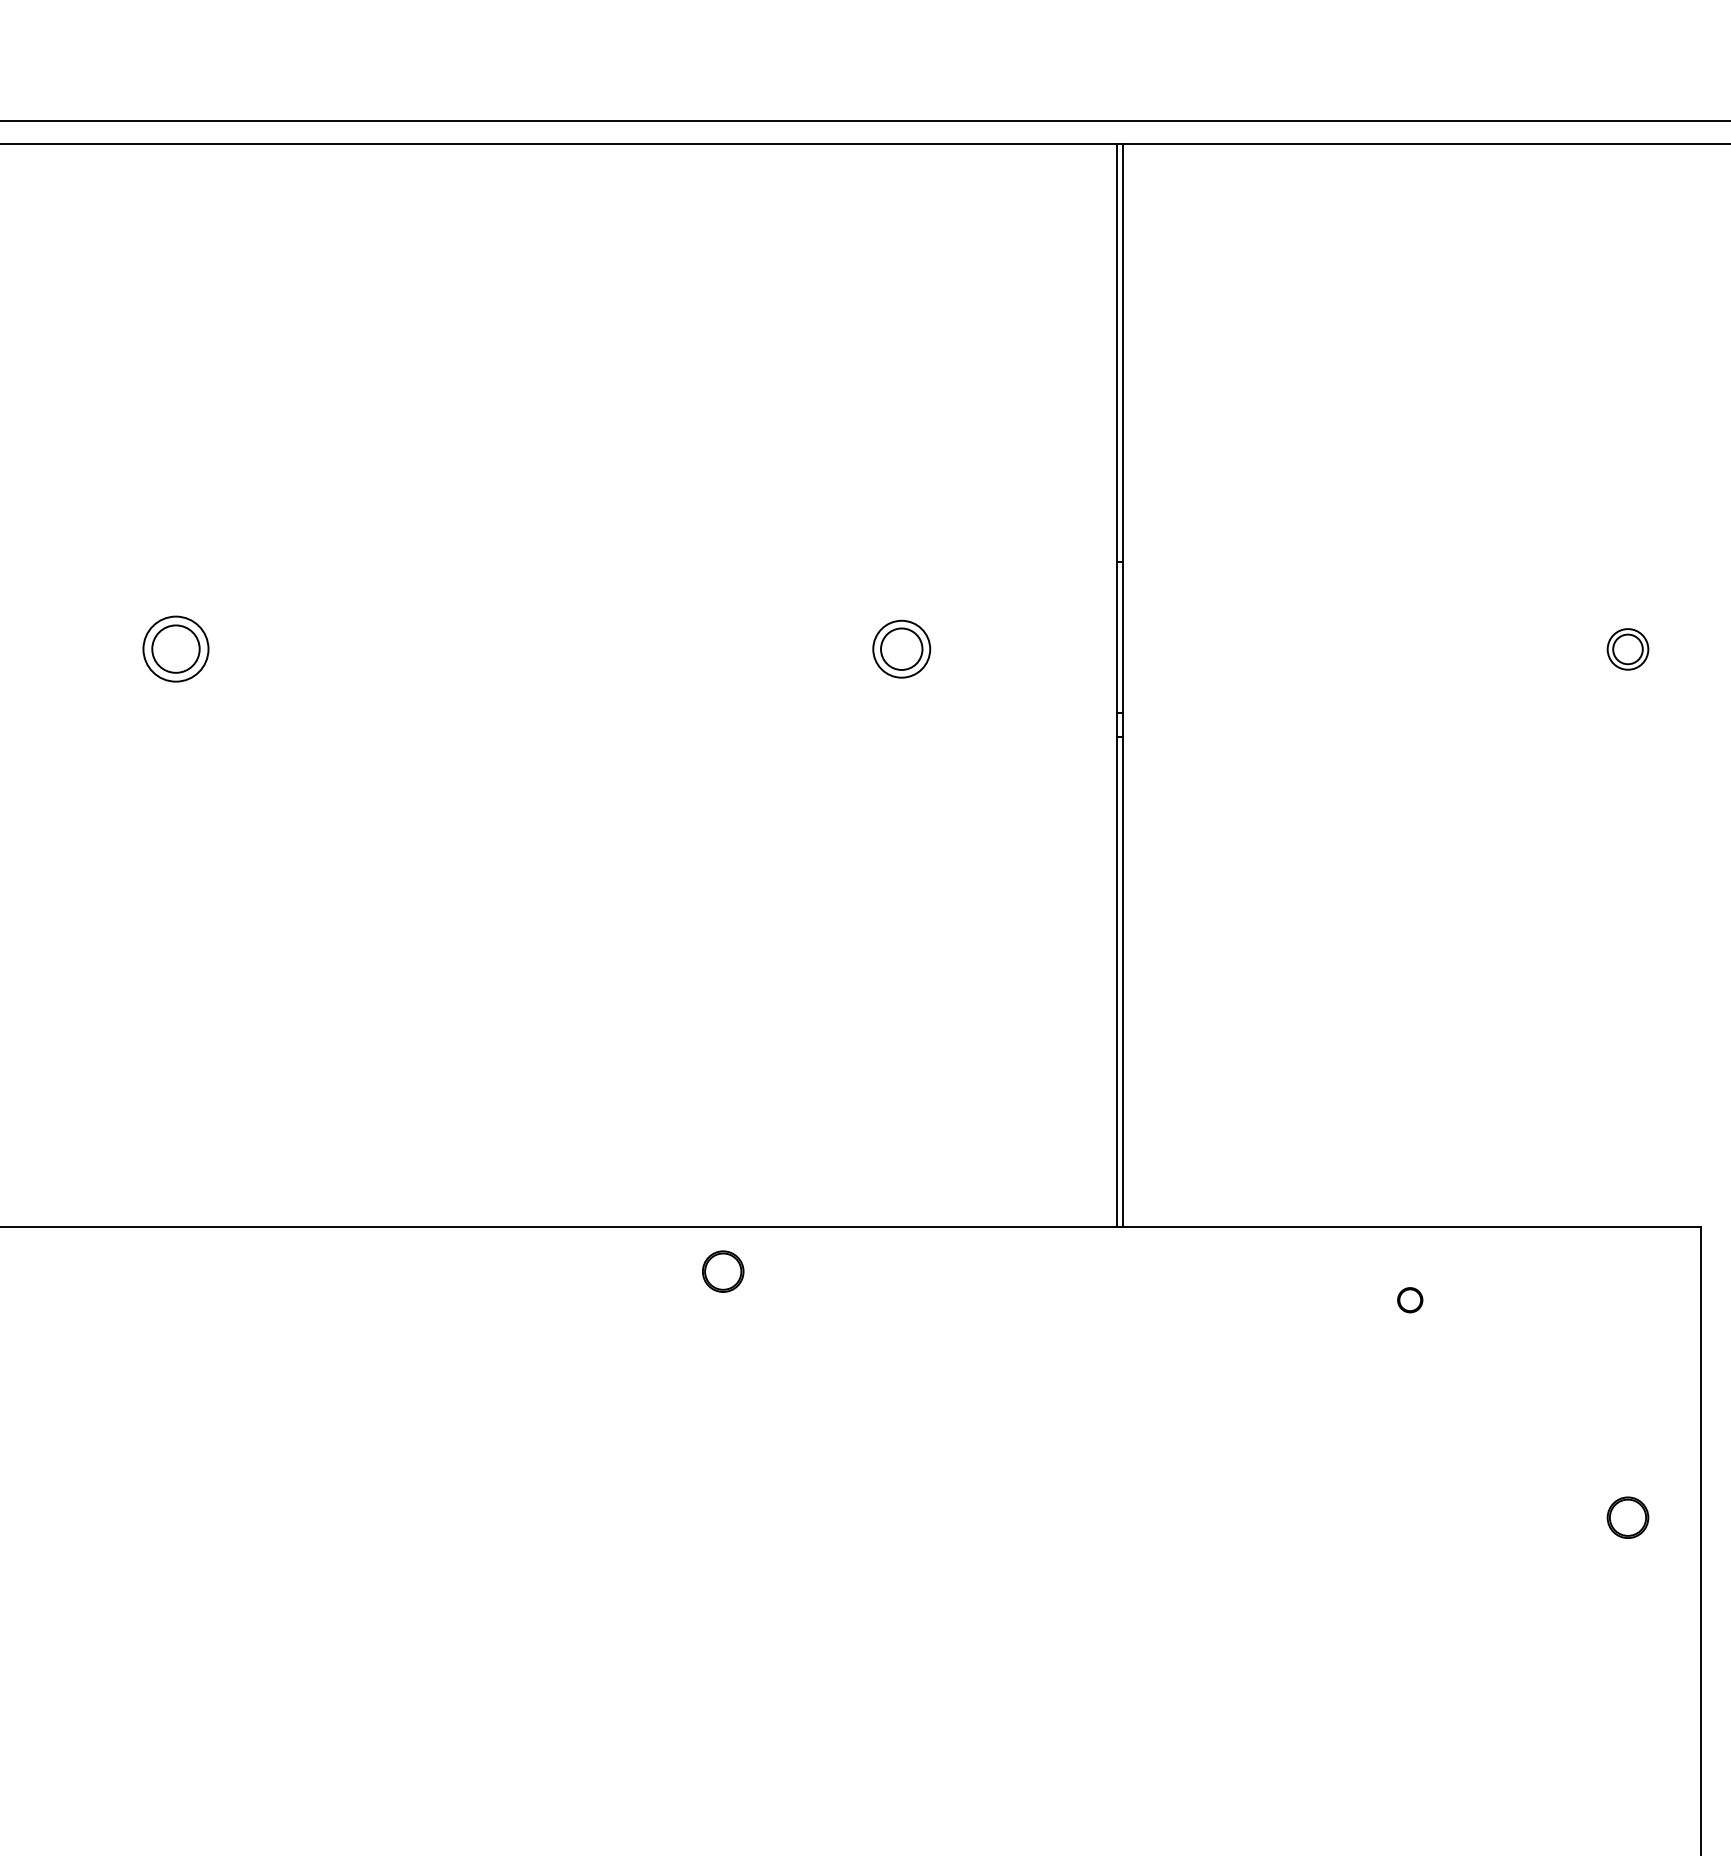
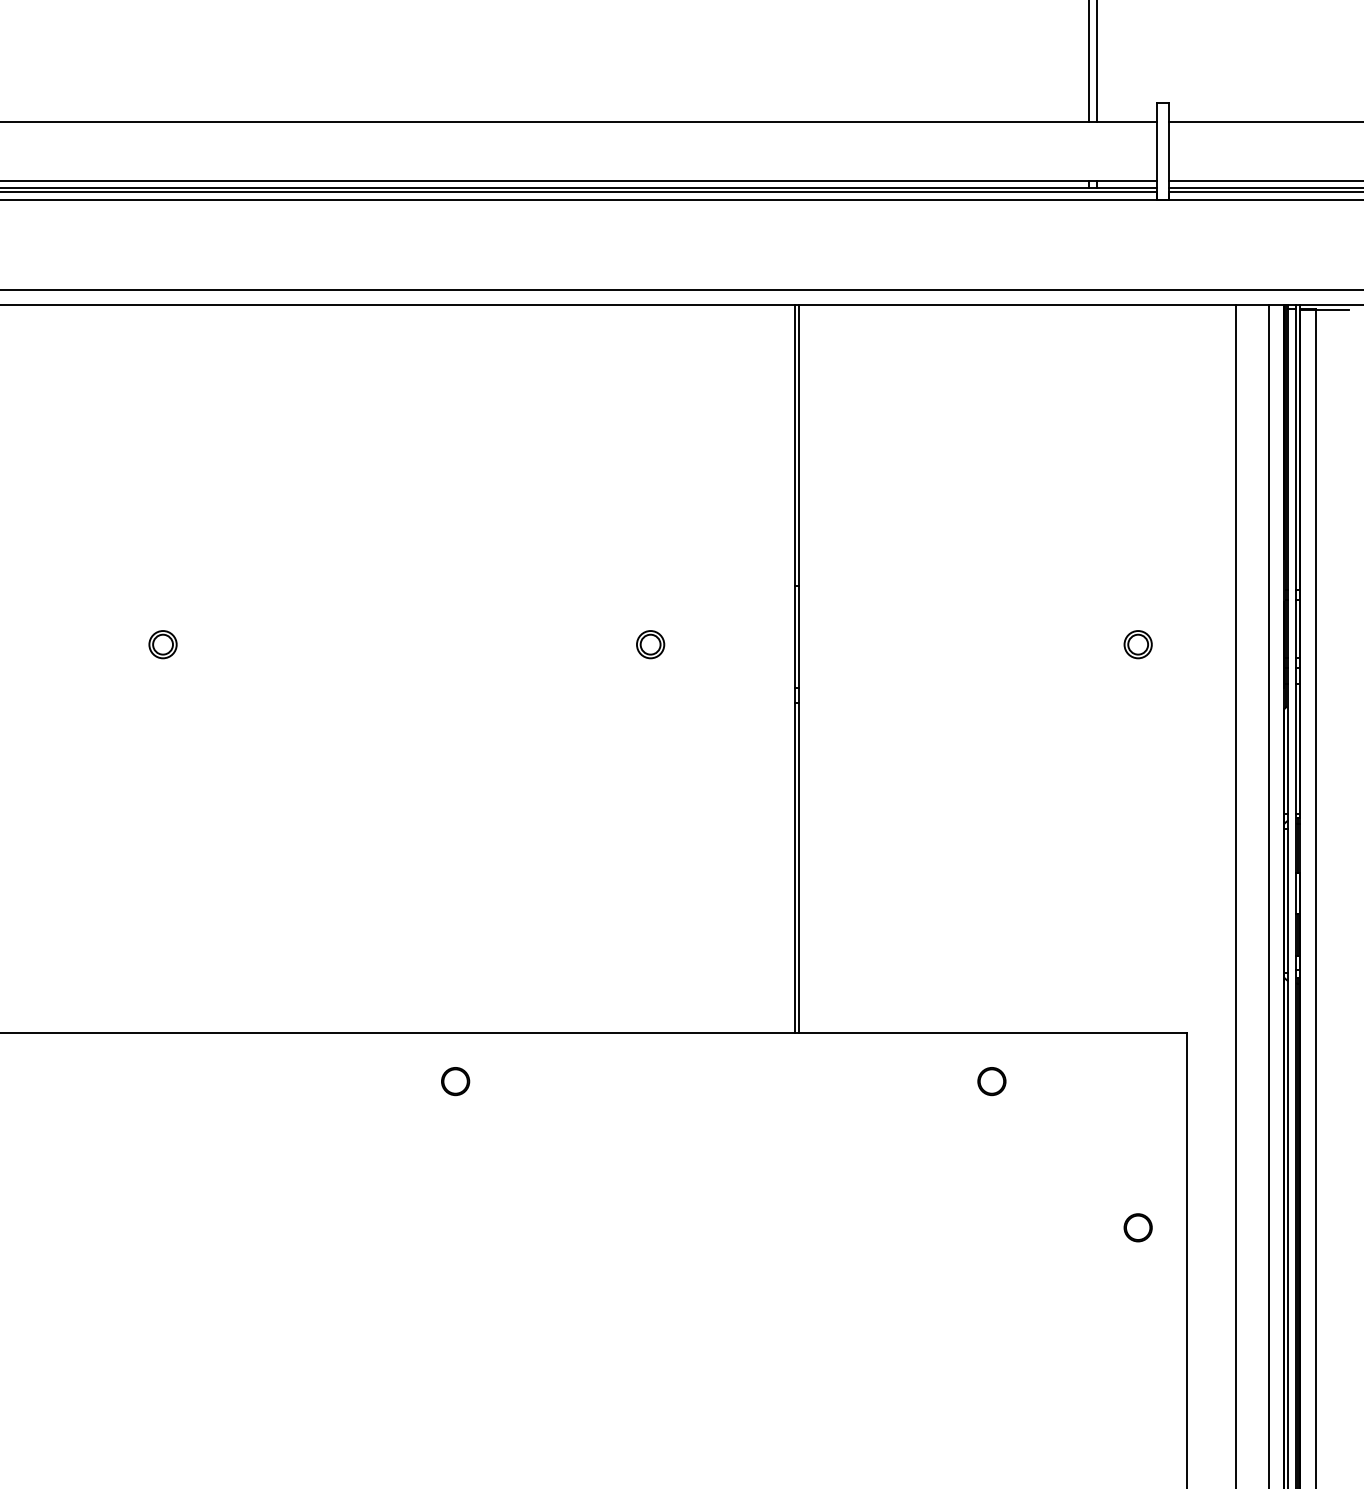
part: (175, 649) -> (162, 644), size x0.62
part: (901, 649) -> (650, 644), size x0.71
part: (723, 1271) -> (455, 1081), moved
part: (1409, 1299) -> (991, 1081), size x1.67

